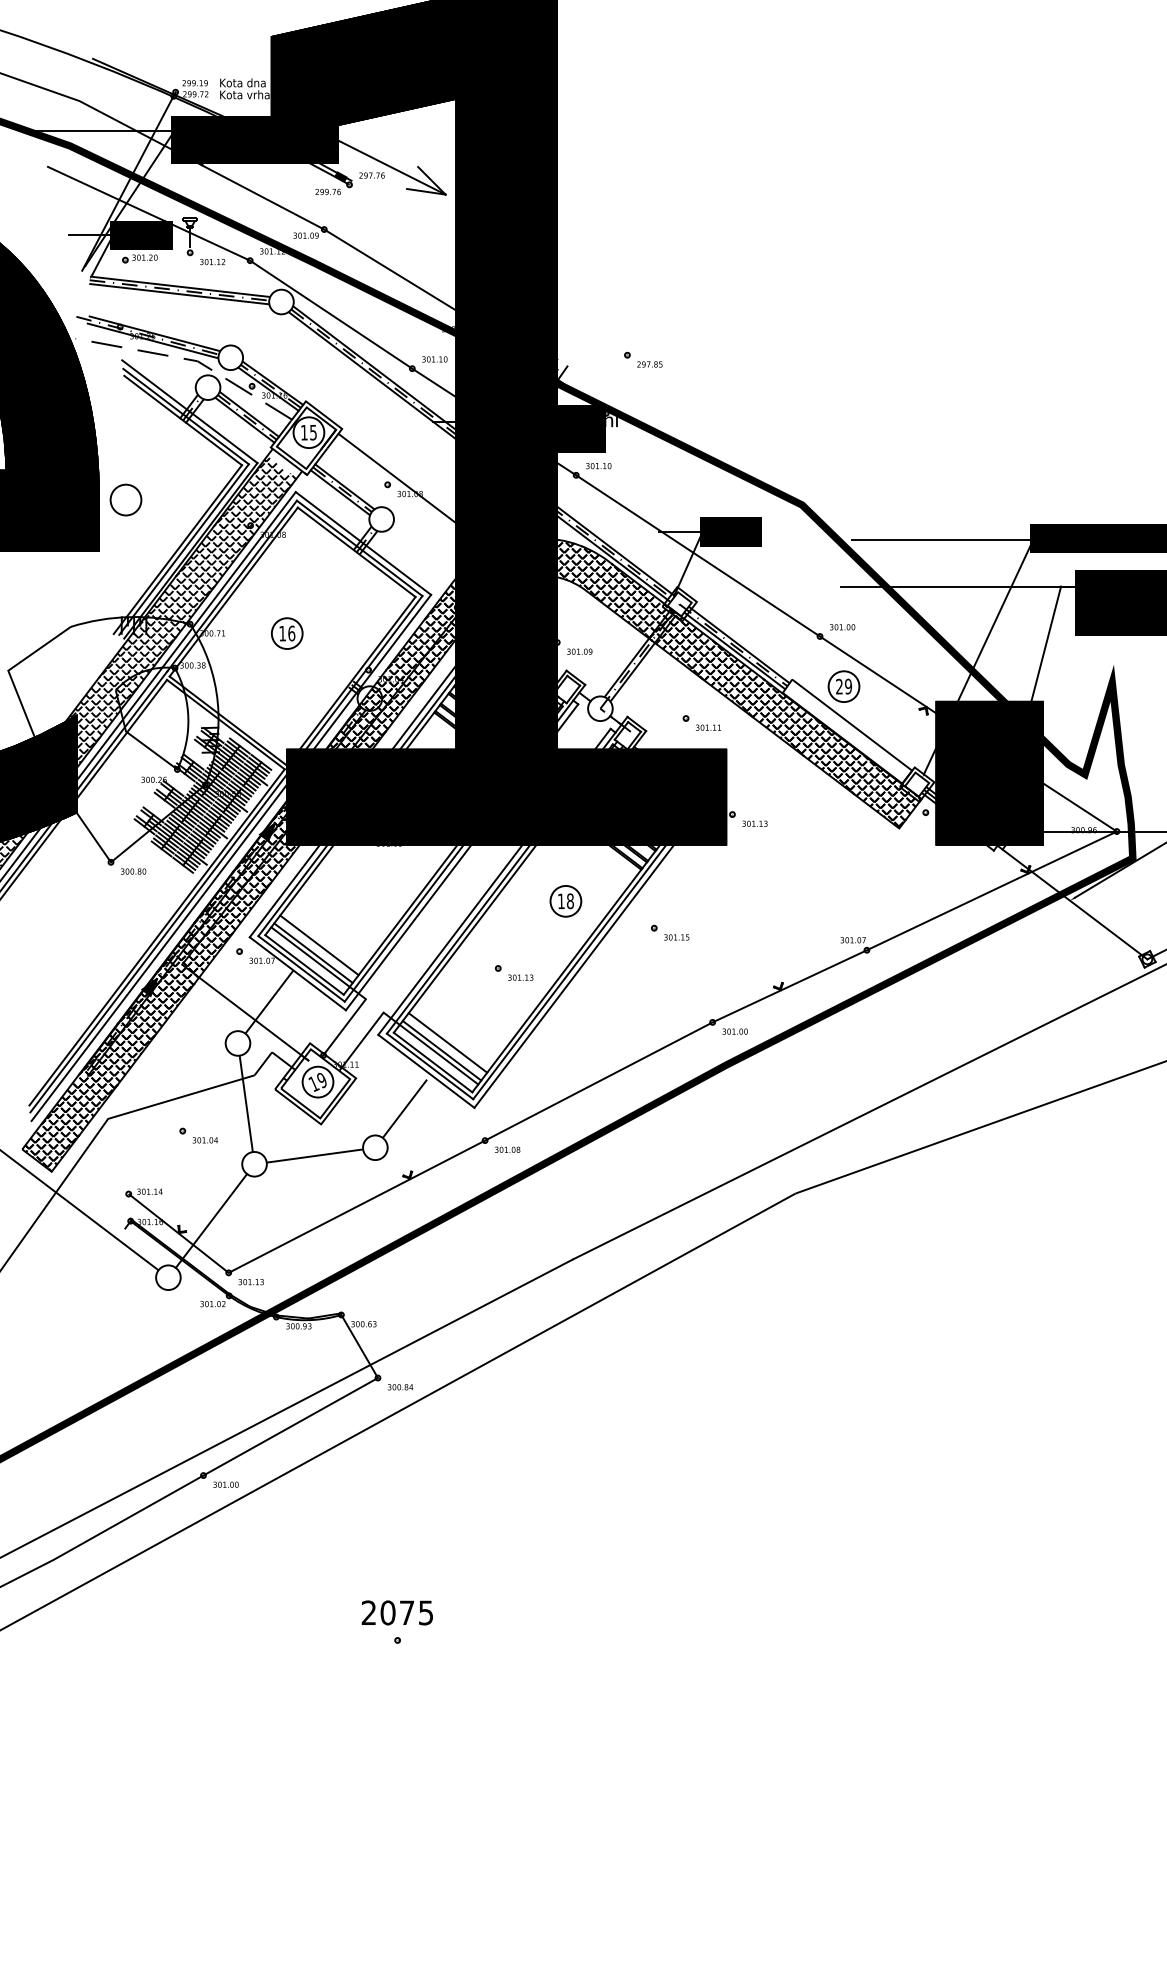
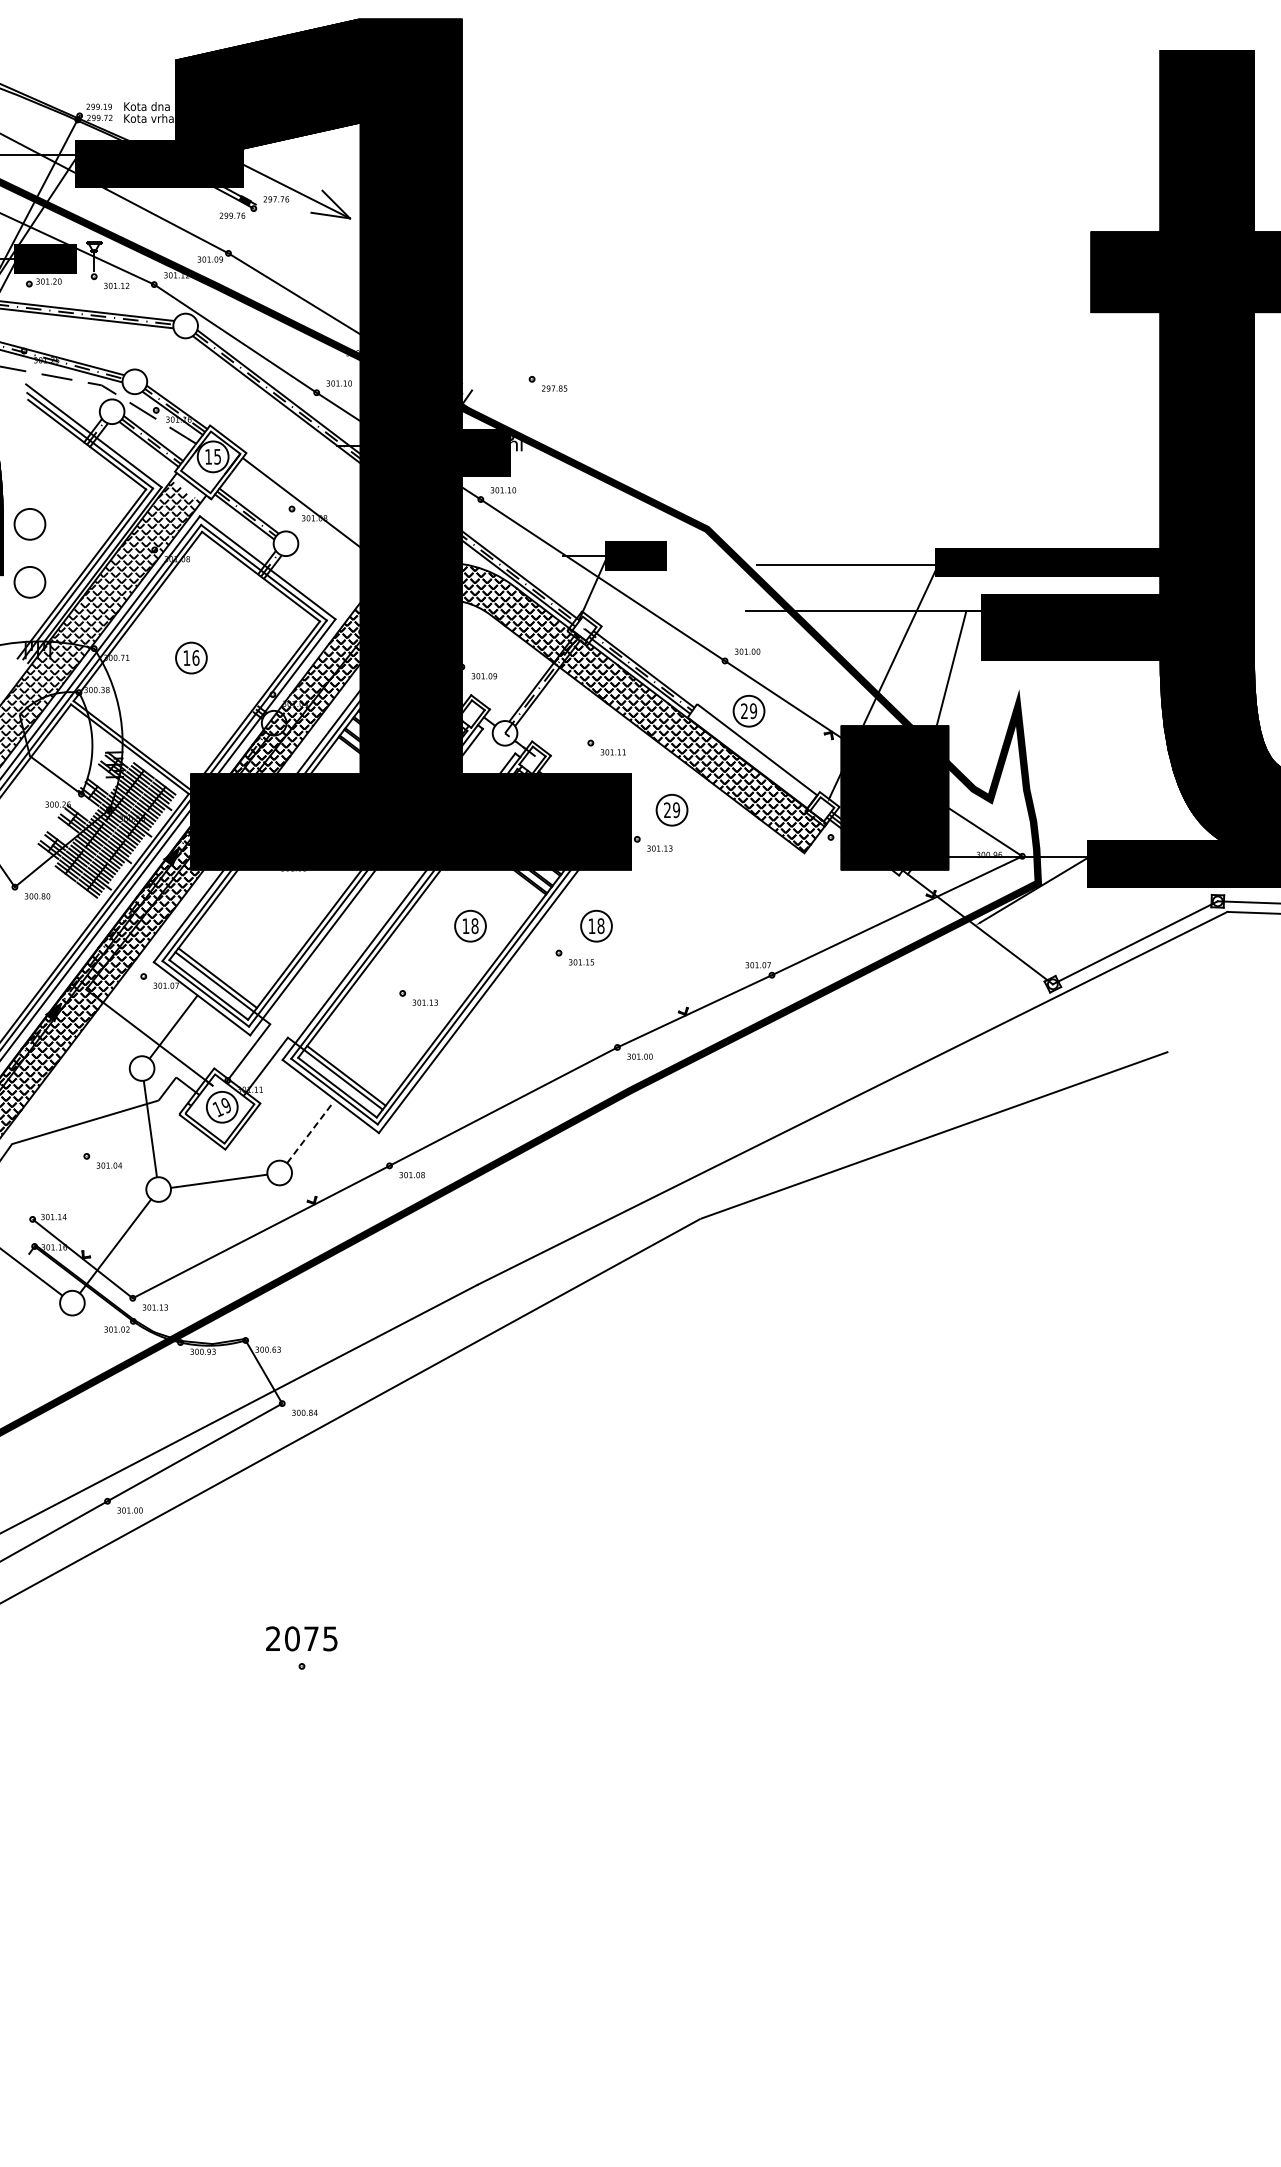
circle: (125, 558) -> (29, 582), added
part: (766, 785) -> (671, 810), added
part: (691, 900) -> (596, 925), added
line: (319, 945) -> (223, 970), removed
line: (448, 1042) -> (352, 1067), removed
line: (405, 1108) -> (309, 1133), solid -> dashed

